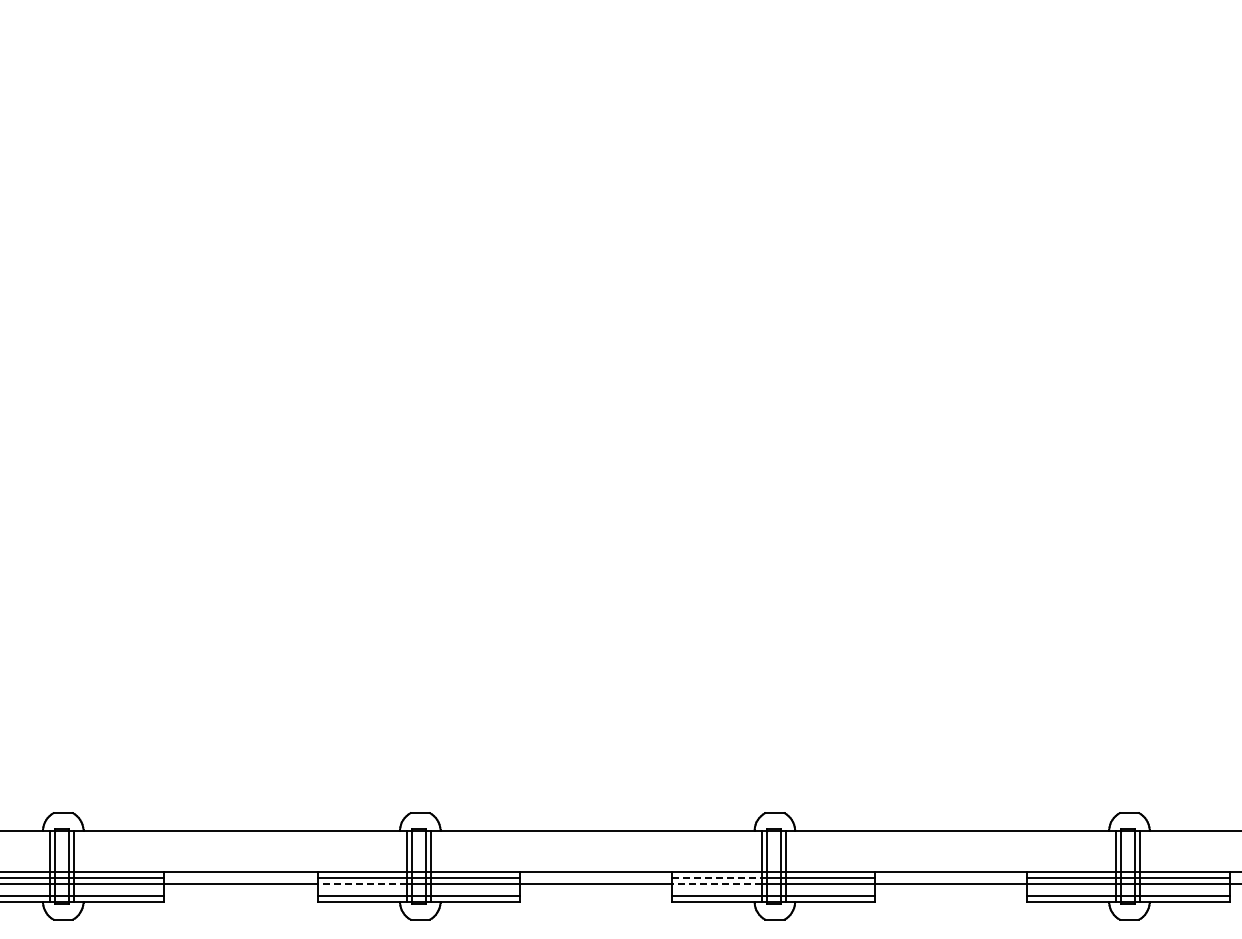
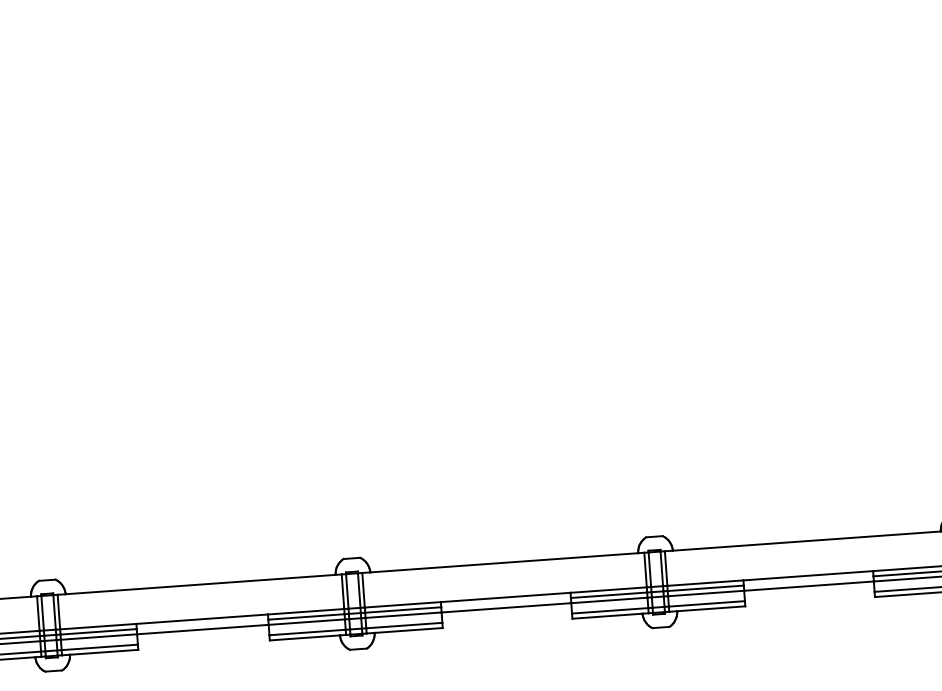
line: (717, 877) -> (609, 595), dashed -> solid
line: (362, 883) -> (306, 621), dashed -> solid
line: (717, 883) -> (609, 600), dashed -> solid

